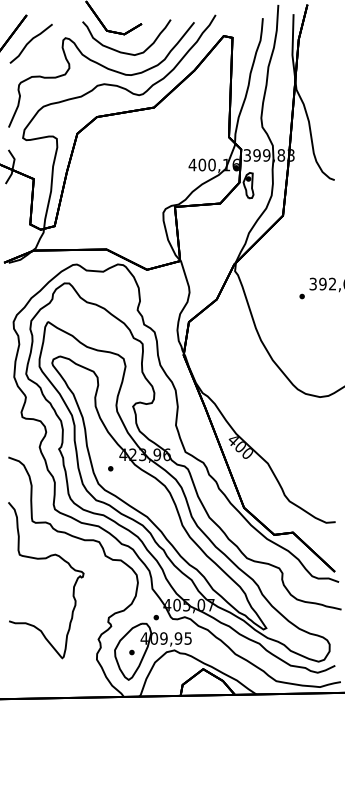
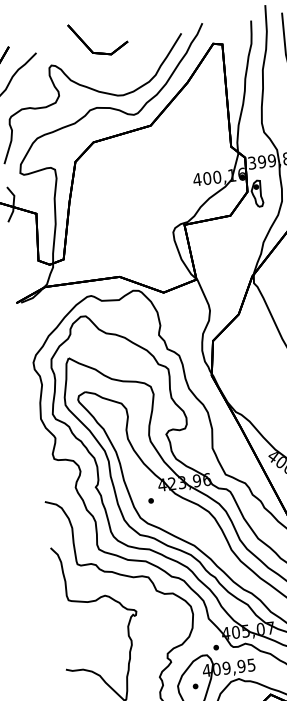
curve: (122, 51) -> (111, 72), removed

